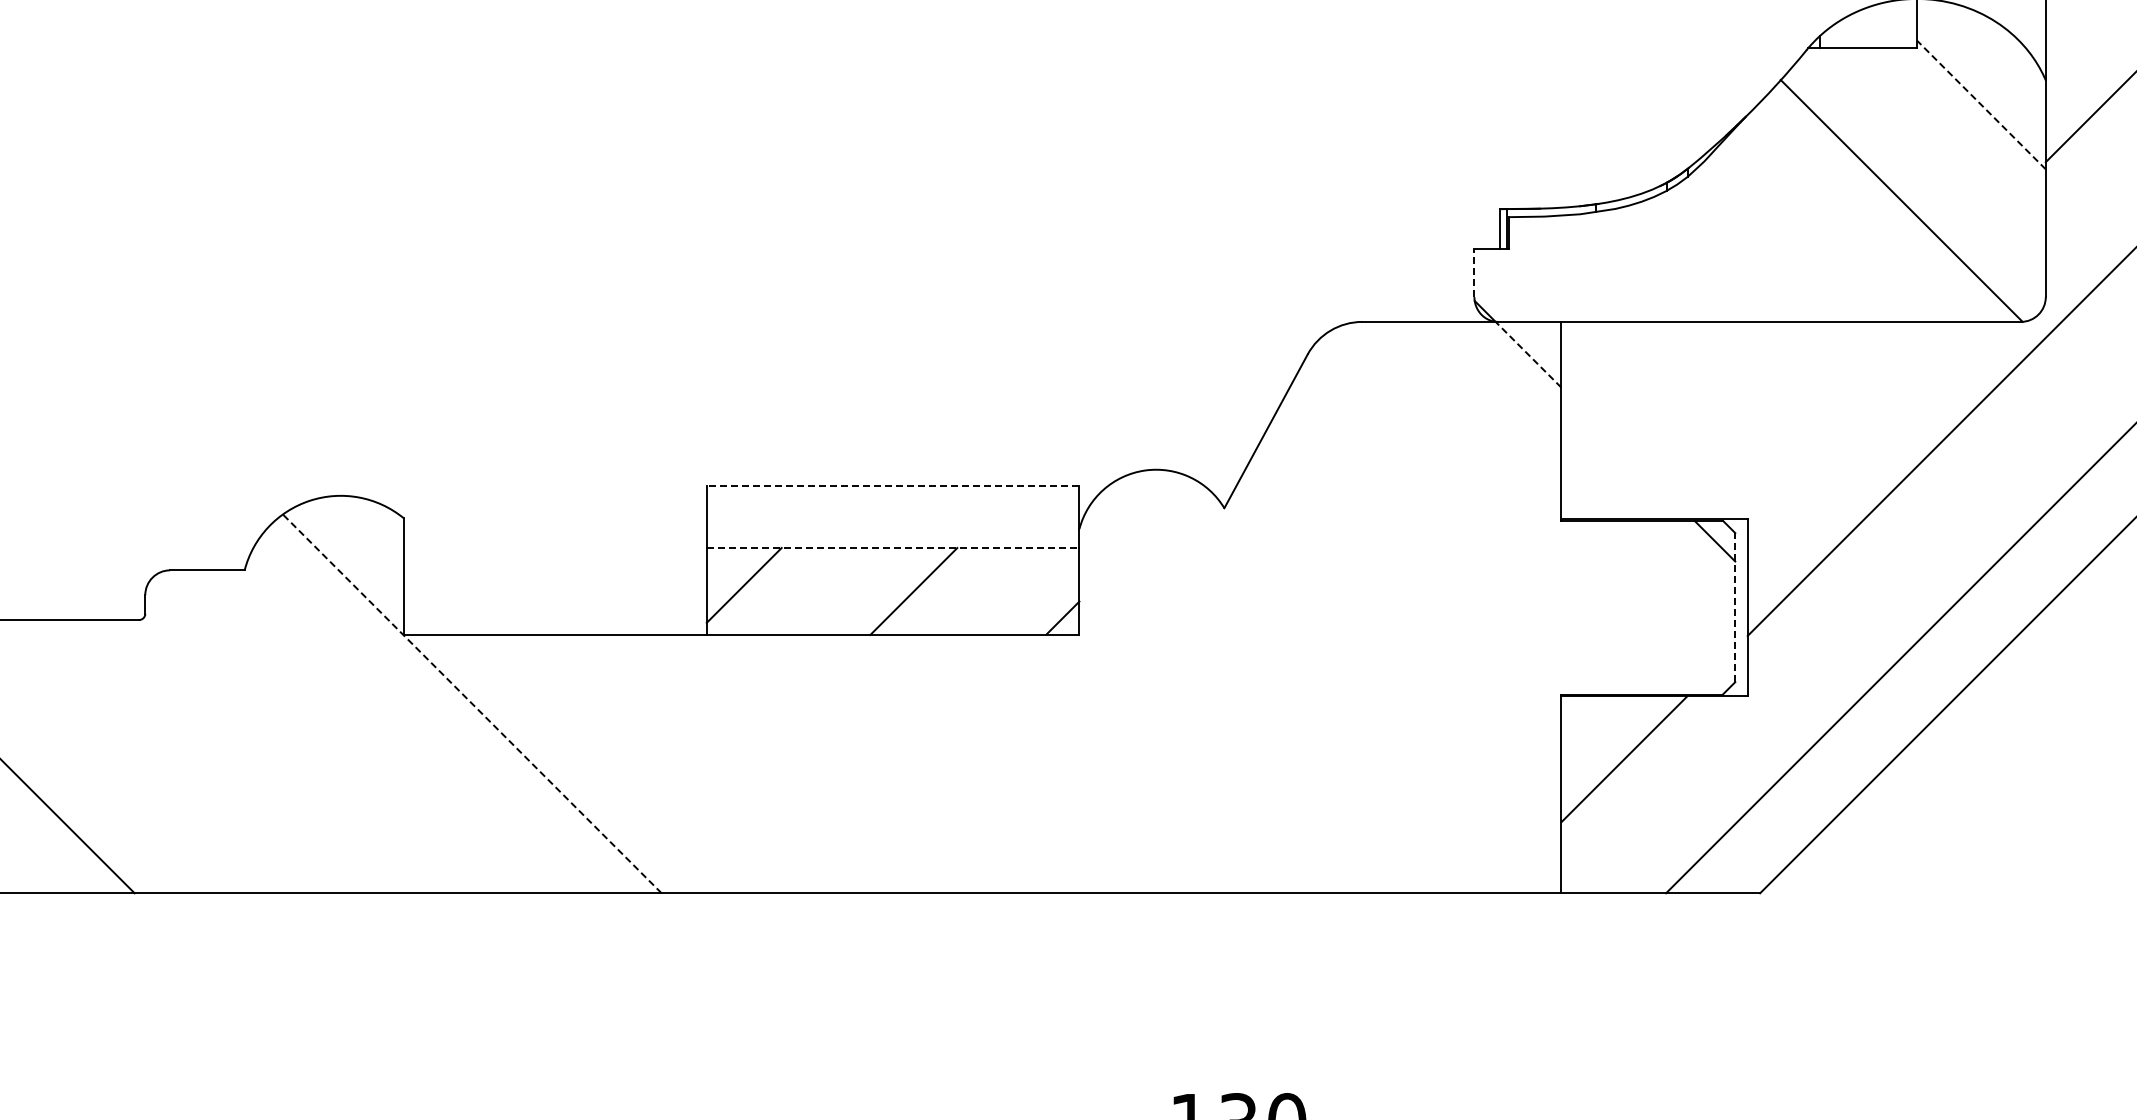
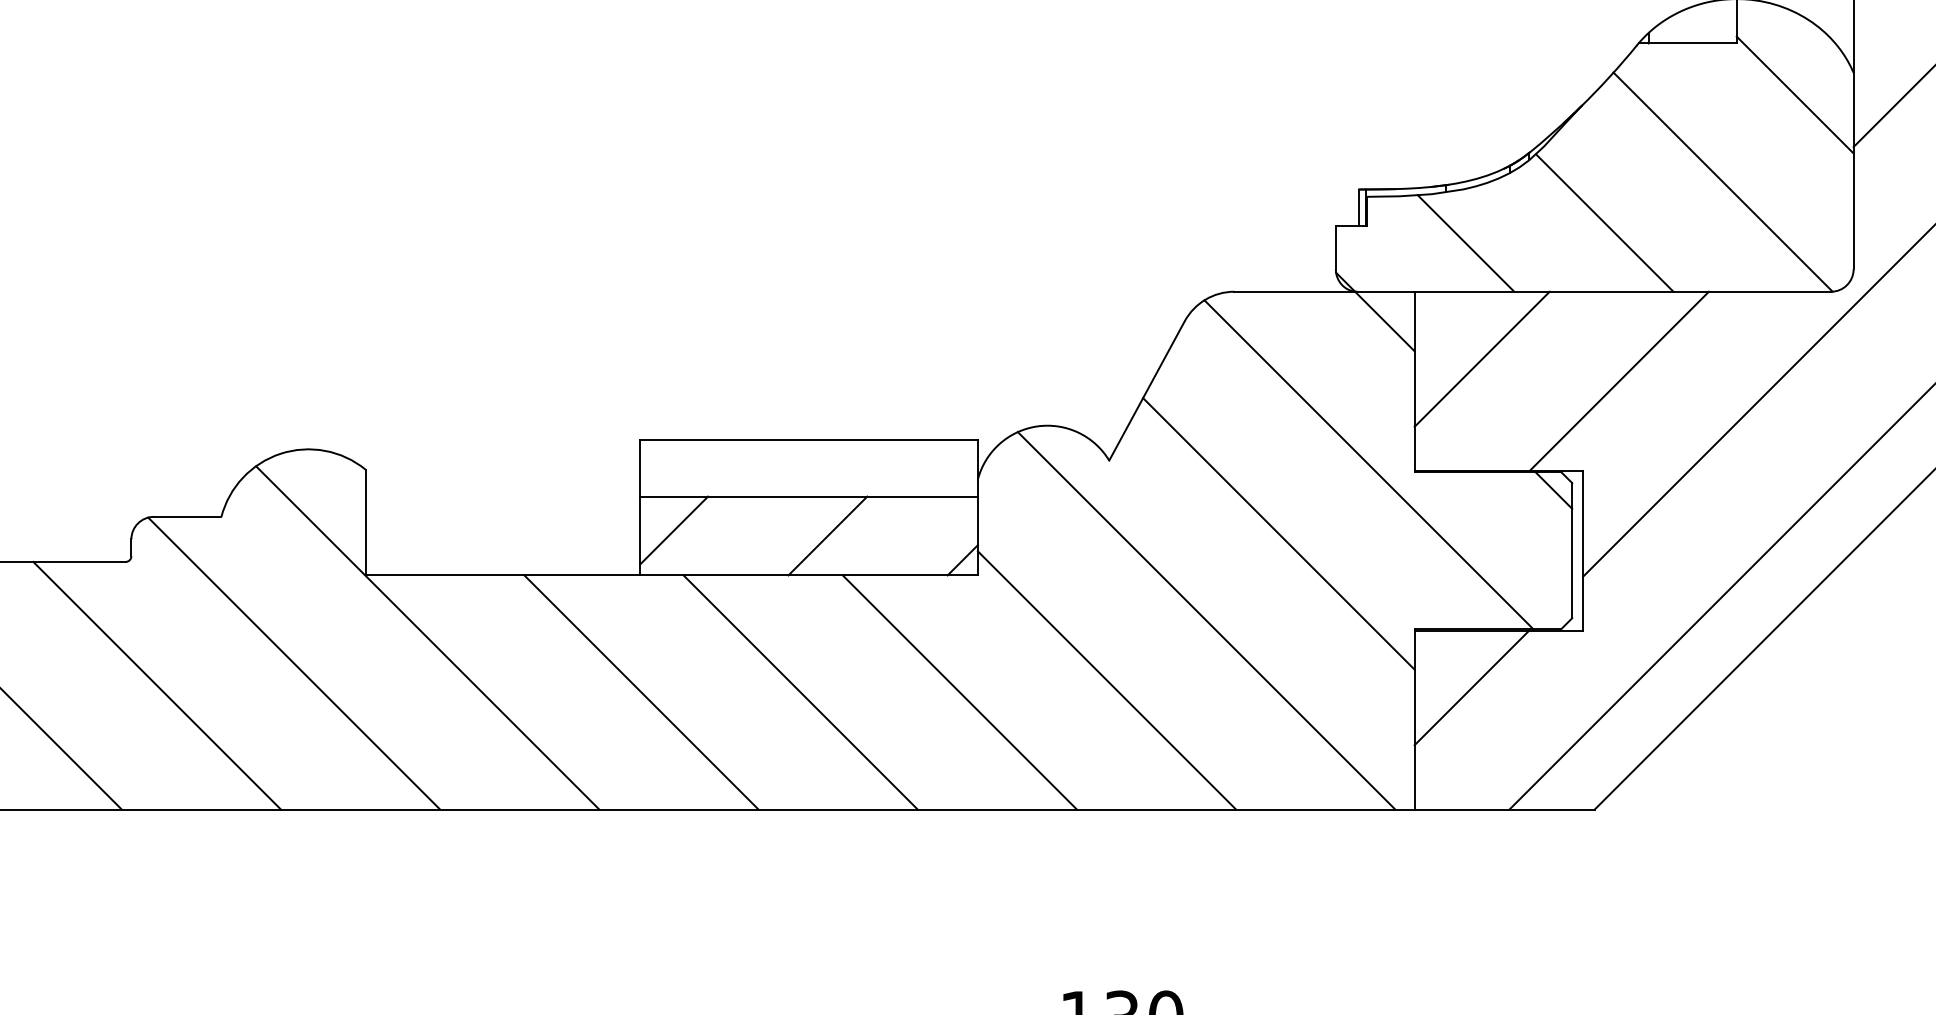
line: (1980, 104) -> (1794, 94), dashed -> solid
line: (1771, 245) -> (1605, 222), added
line: (1617, 268) -> (1465, 243), added
line: (1474, 273) -> (1335, 247), dashed -> solid
line: (1528, 354) -> (1384, 321), dashed -> solid
line: (1635, 395) -> (1481, 358), added
line: (1787, 420) -> (1619, 381), added
line: (892, 485) -> (808, 439), dashed -> solid
line: (1510, 512) -> (1368, 464), added
line: (893, 548) -> (809, 497), dashed -> solid
line: (1411, 588) -> (1278, 533), added
line: (1735, 607) -> (1572, 550), dashed -> solid
line: (1331, 684) -> (1206, 620), added
line: (472, 703) -> (427, 637), dashed -> solid
line: (324, 732) -> (293, 663), added
line: (1221, 750) -> (1106, 680), added
line: (173, 756) -> (156, 685), added
line: (708, 763) -> (641, 691), added
line: (883, 763) -> (800, 691), added
line: (1059, 763) -> (959, 691), added

